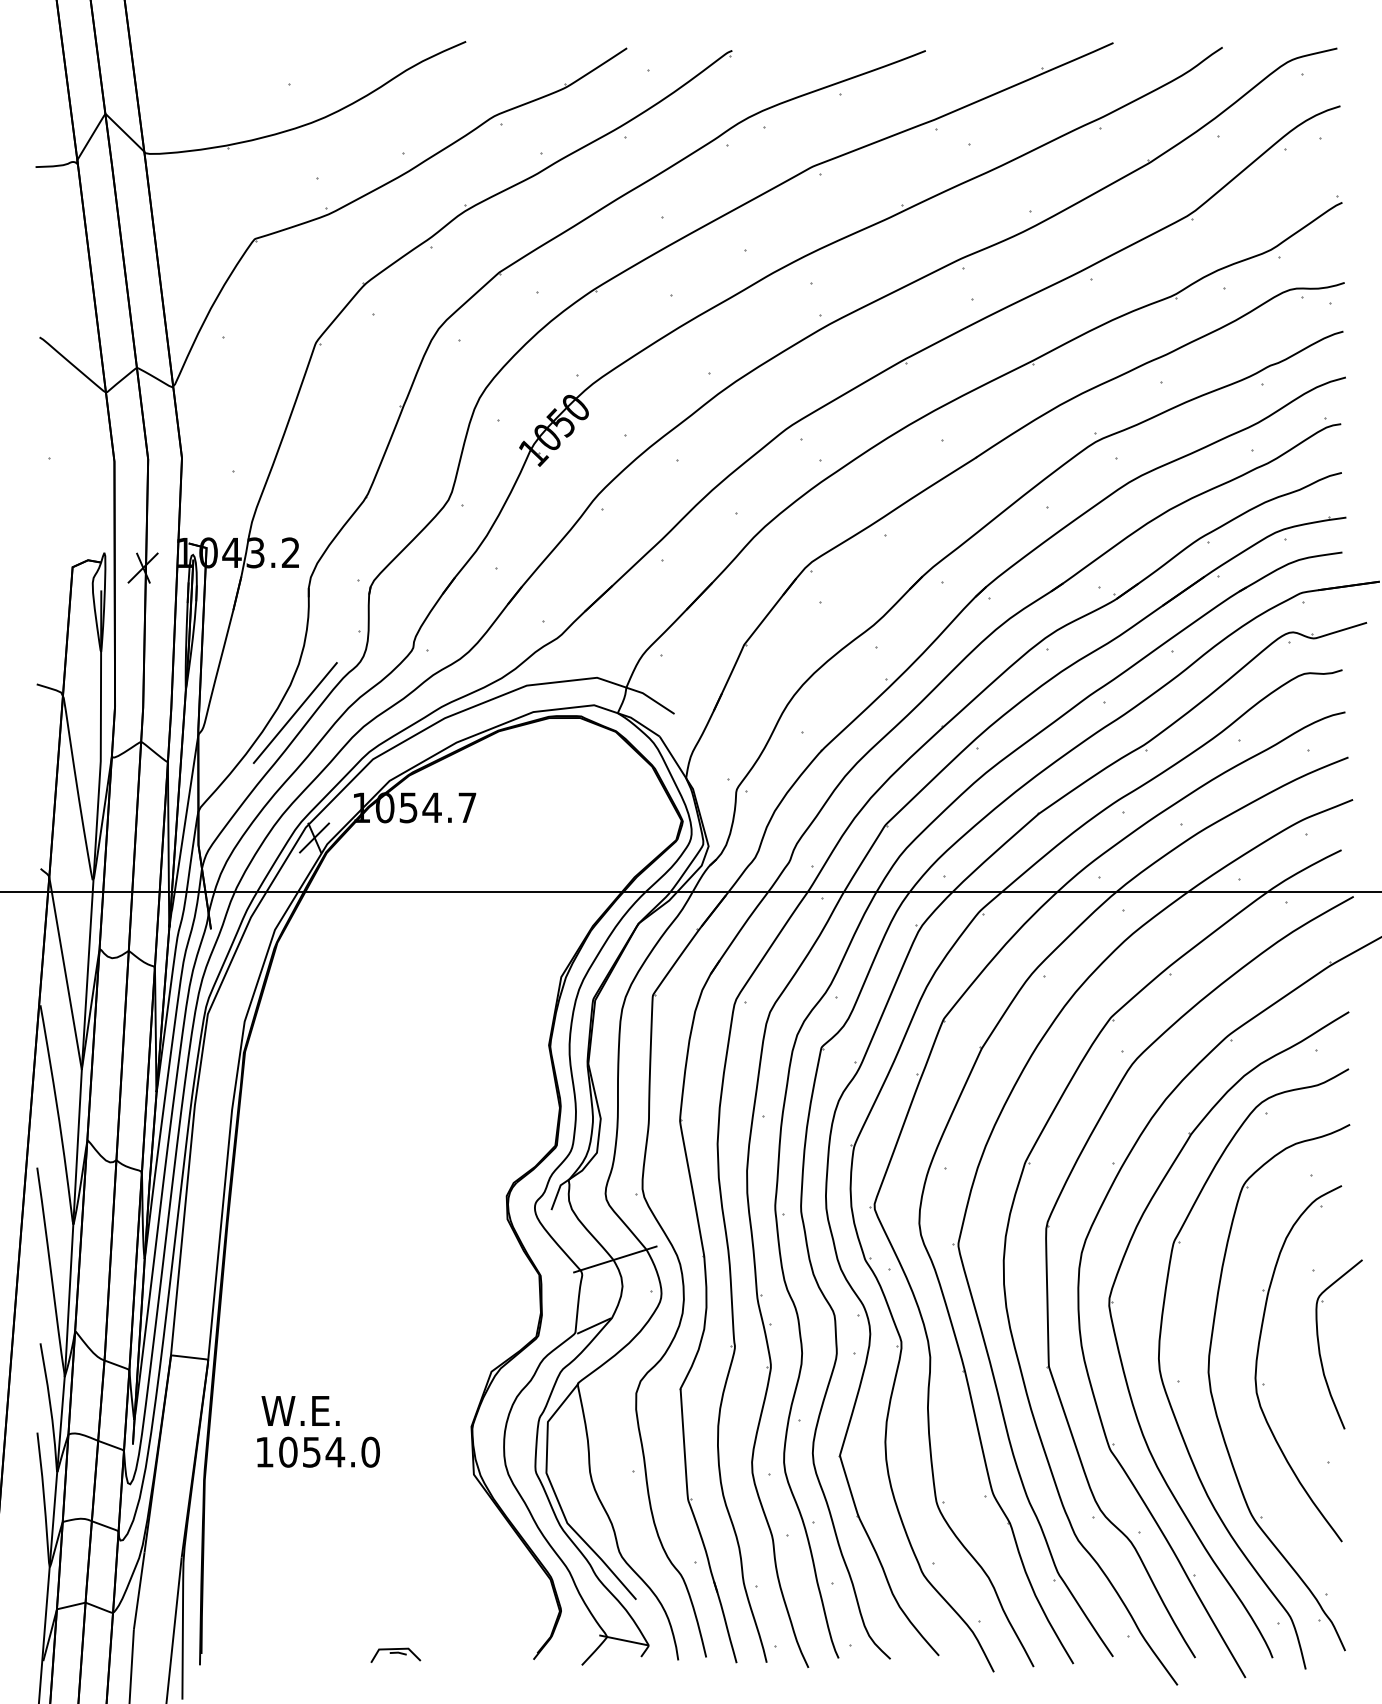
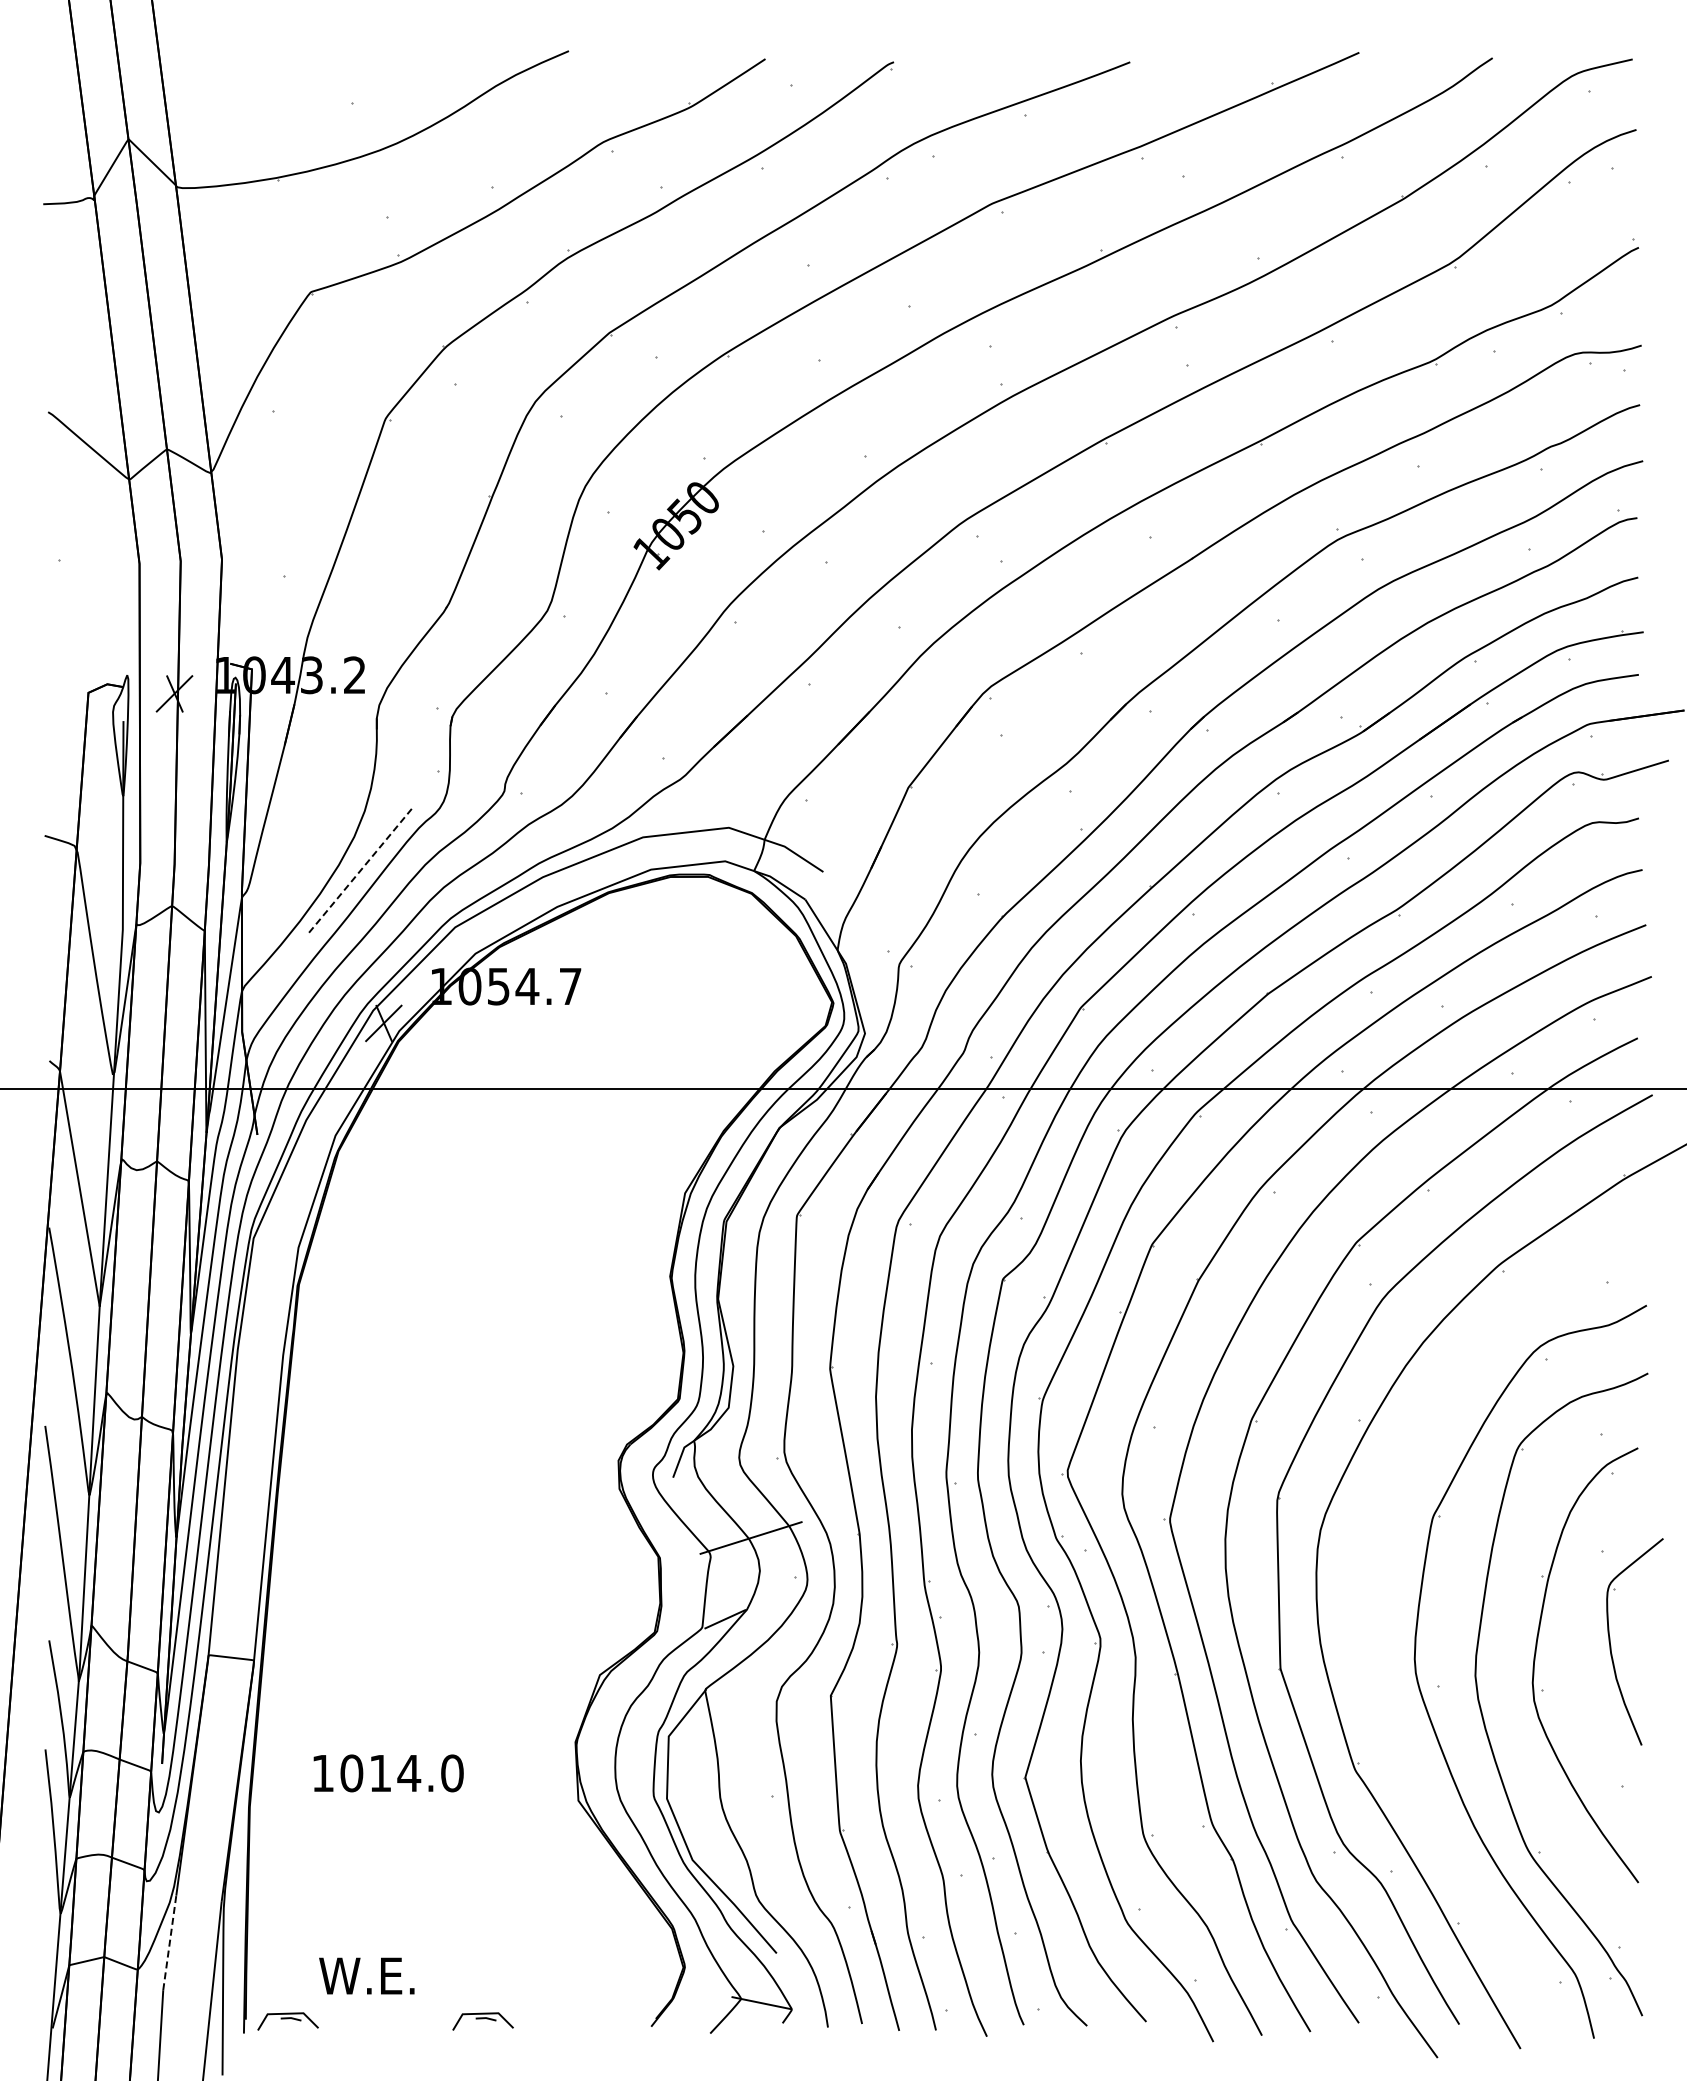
line: (295, 712) -> (360, 870), solid -> dashed
part: (1121, 1359) -> (1369, 1660), removed
text: (300, 1410) -> (366, 1975), moved
text: (310, 1452) -> (379, 1773), 1054.0 -> 1014.0
line: (138, 1590) -> (169, 1942), solid -> dashed
part: (235, 1655) -> (287, 2021), added

